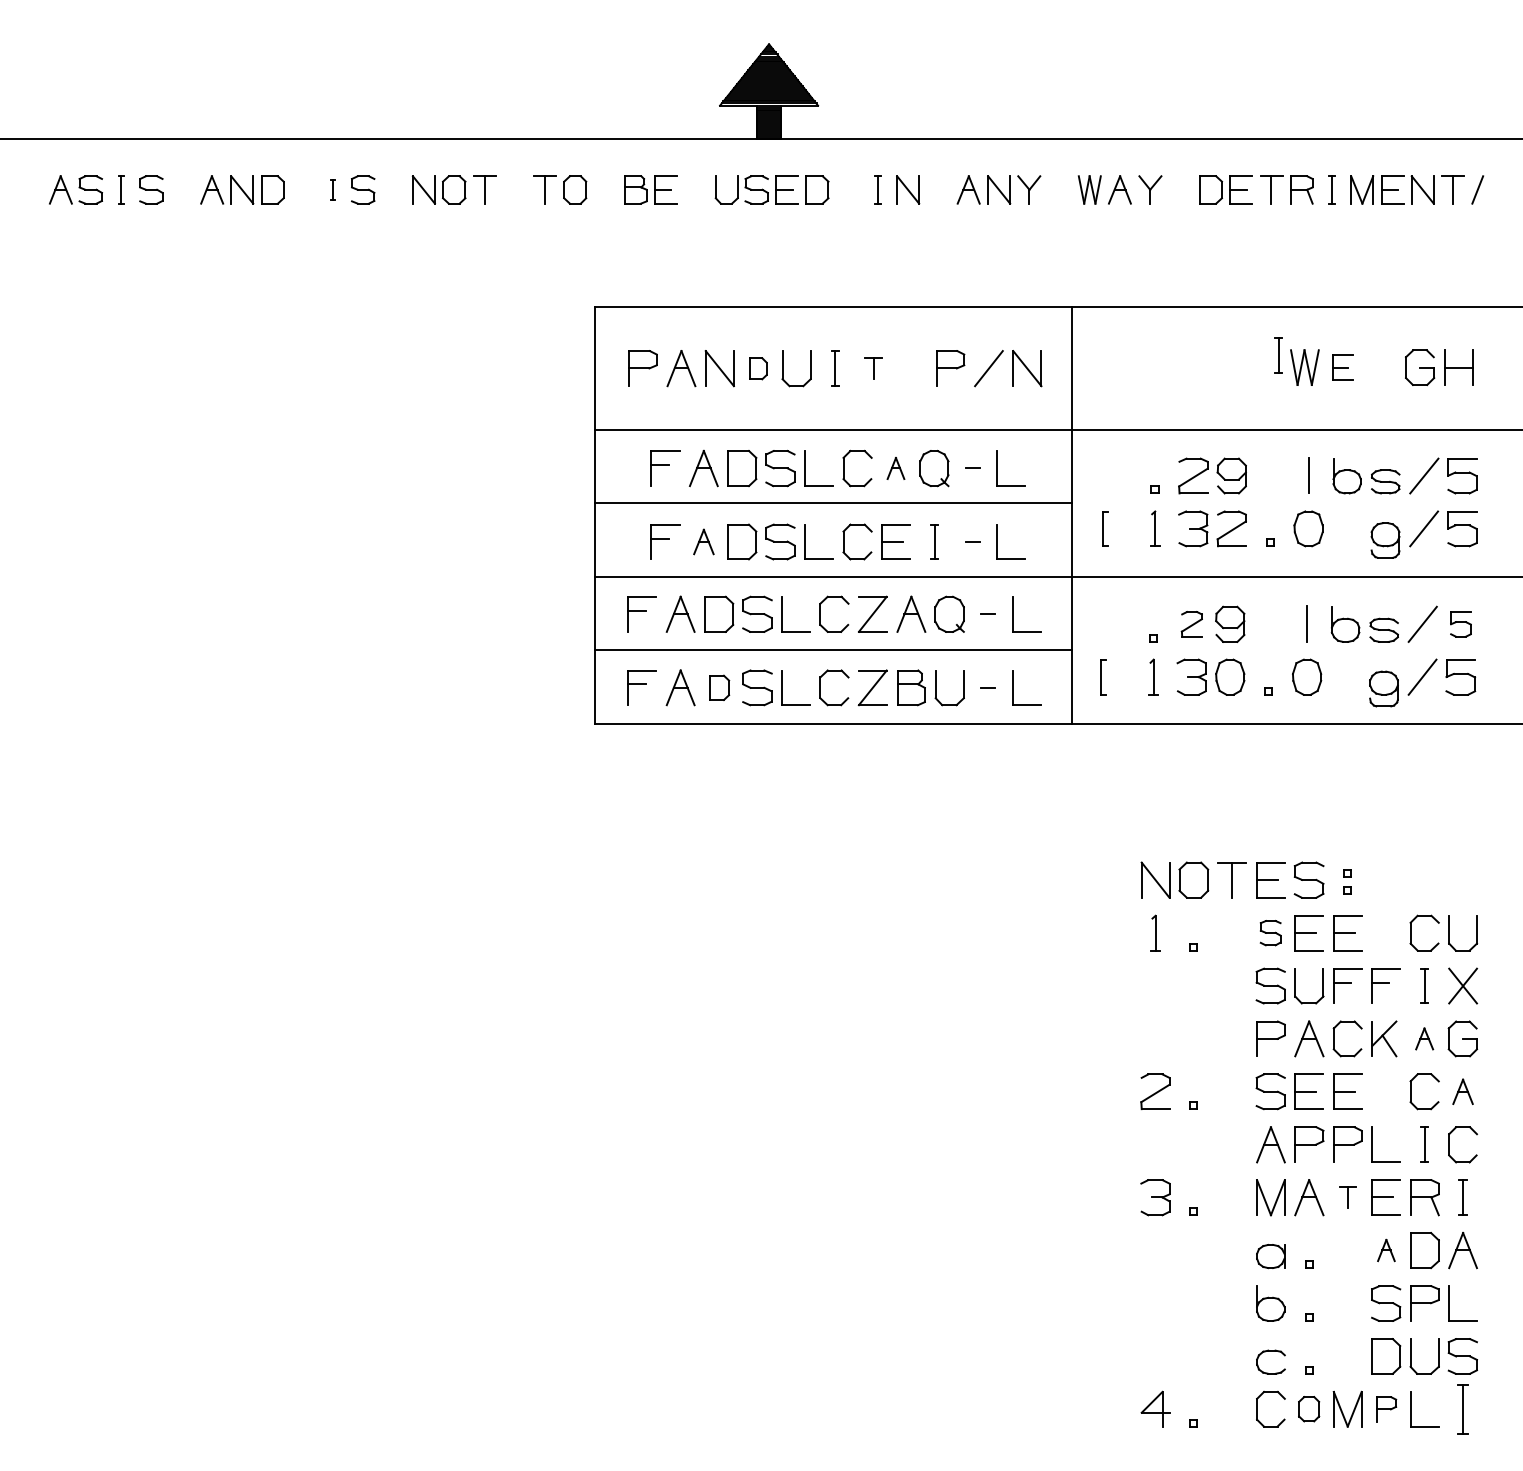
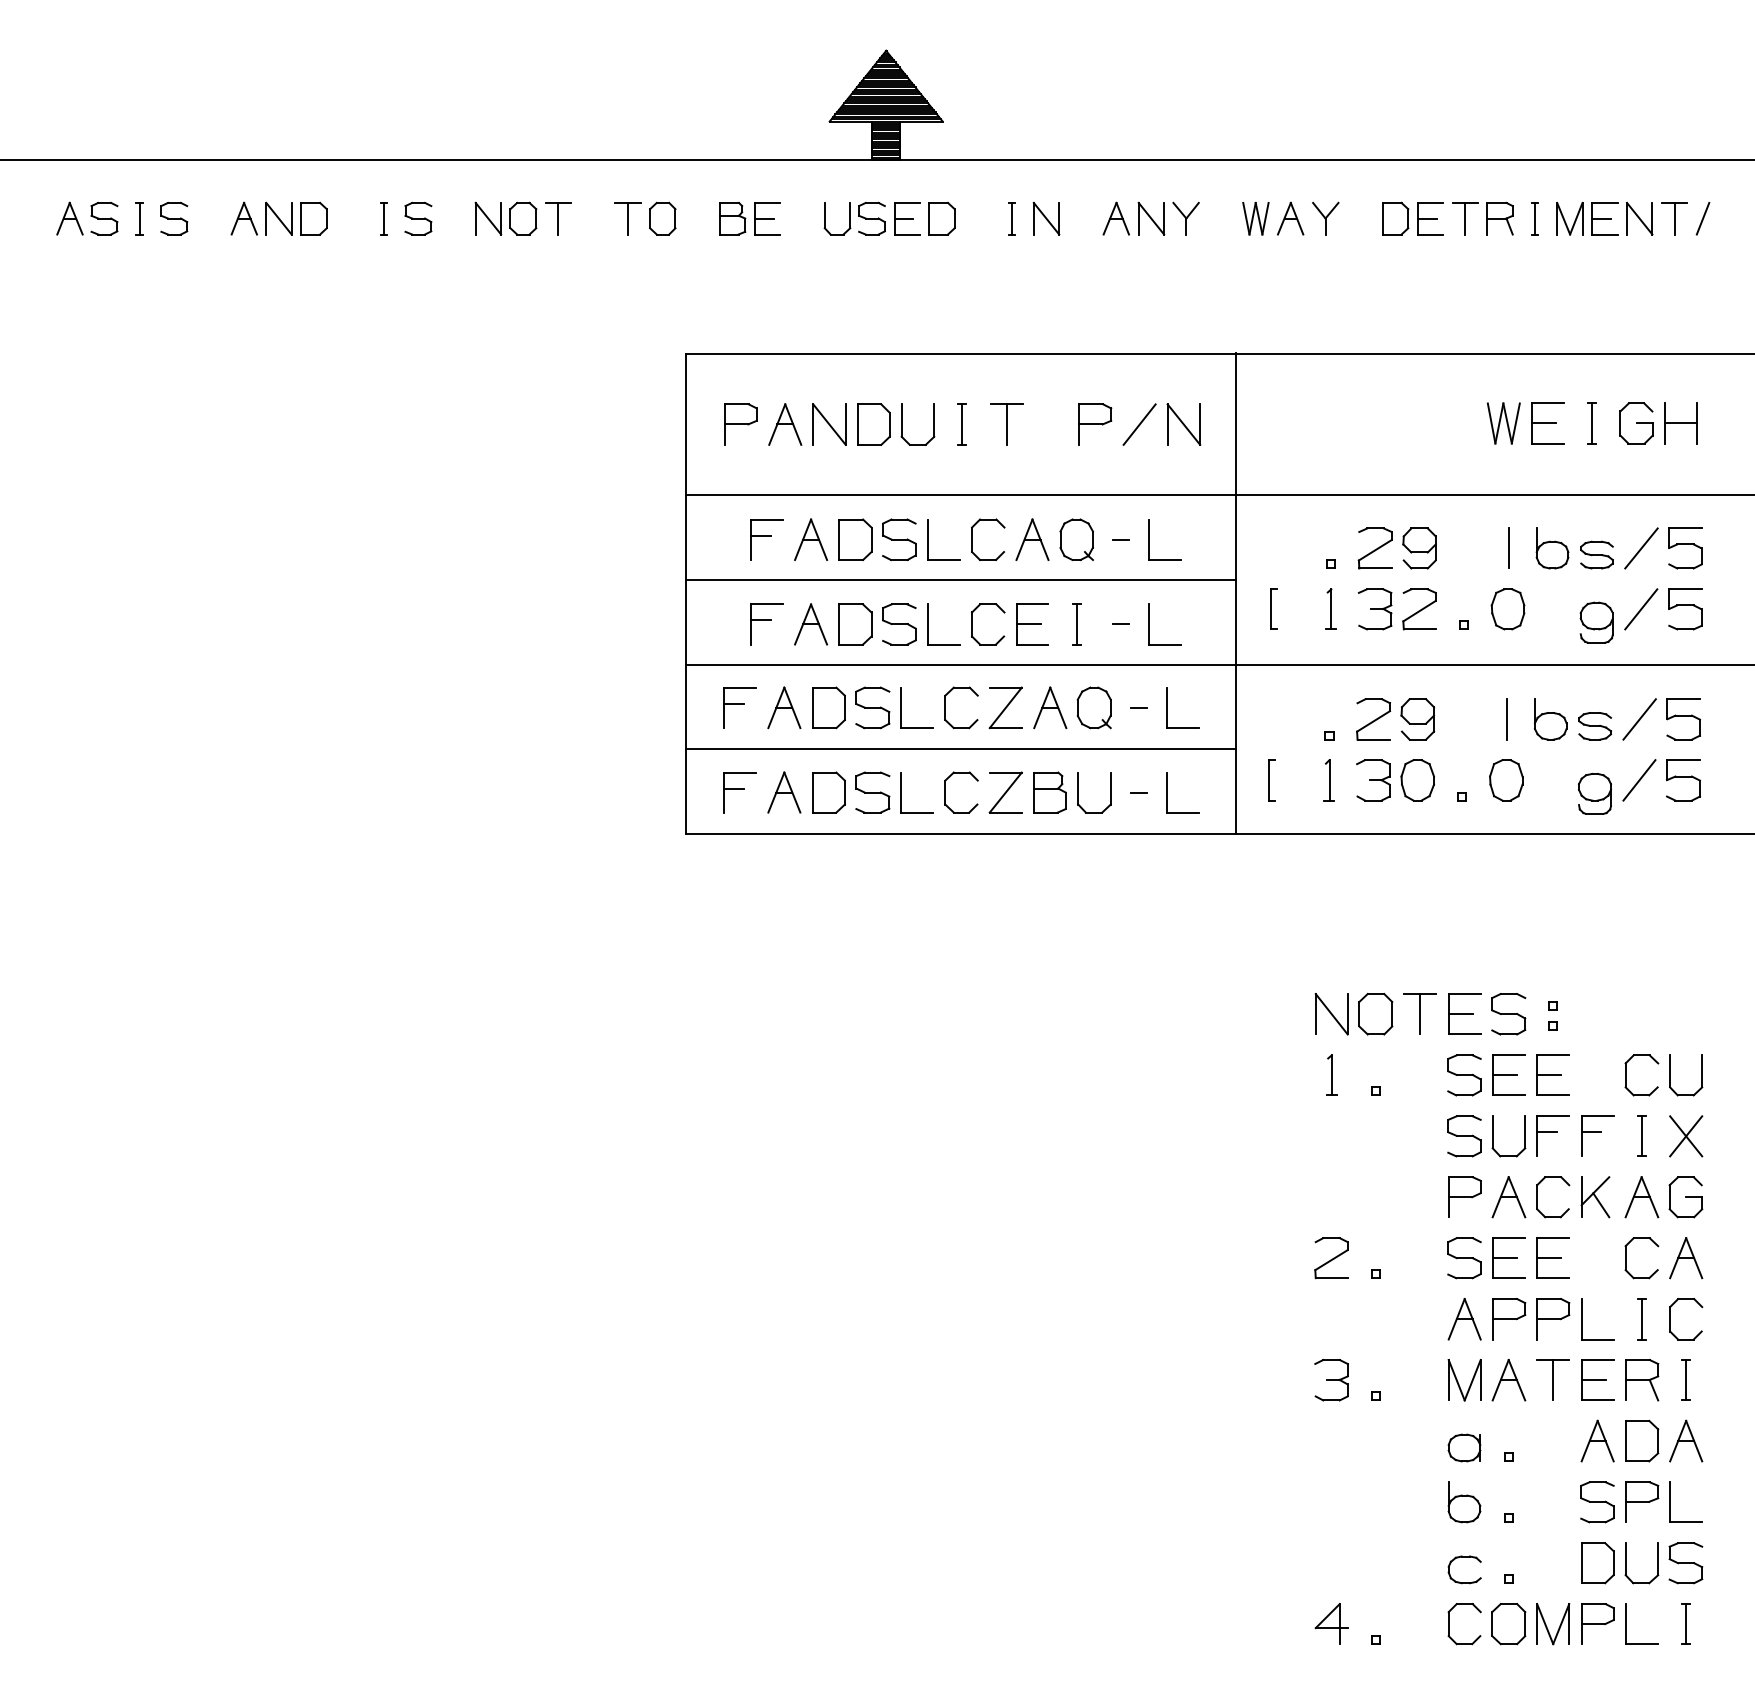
part: (332, 189) -> (383, 218), size x1.43
part: (1278, 355) -> (1592, 423), moved
part: (1342, 367) -> (1547, 423), size x1.43
part: (758, 368) -> (874, 424), size x1.67
part: (873, 368) -> (1006, 424), size x1.67
part: (895, 468) -> (1031, 539), size x1.67
part: (703, 541) -> (810, 623), size x1.43
part: (1191, 623) -> (1373, 718), size x1.43
part: (1460, 624) -> (1683, 719), size x1.43
part: (719, 687) -> (829, 792), size x1.43
part: (1270, 932) -> (1464, 1074), size x1.43
part: (1424, 1038) -> (1641, 1196), size x1.67
part: (1462, 1091) -> (1685, 1257), size x1.43
part: (1347, 1197) -> (1552, 1380), size x1.67
part: (1386, 1250) -> (1597, 1441), size x1.67
part: (1308, 1408) -> (1507, 1623), size x1.43
part: (1386, 1409) -> (1597, 1624), size x1.43
part: (1462, 1409) -> (1685, 1624), size x0.71

